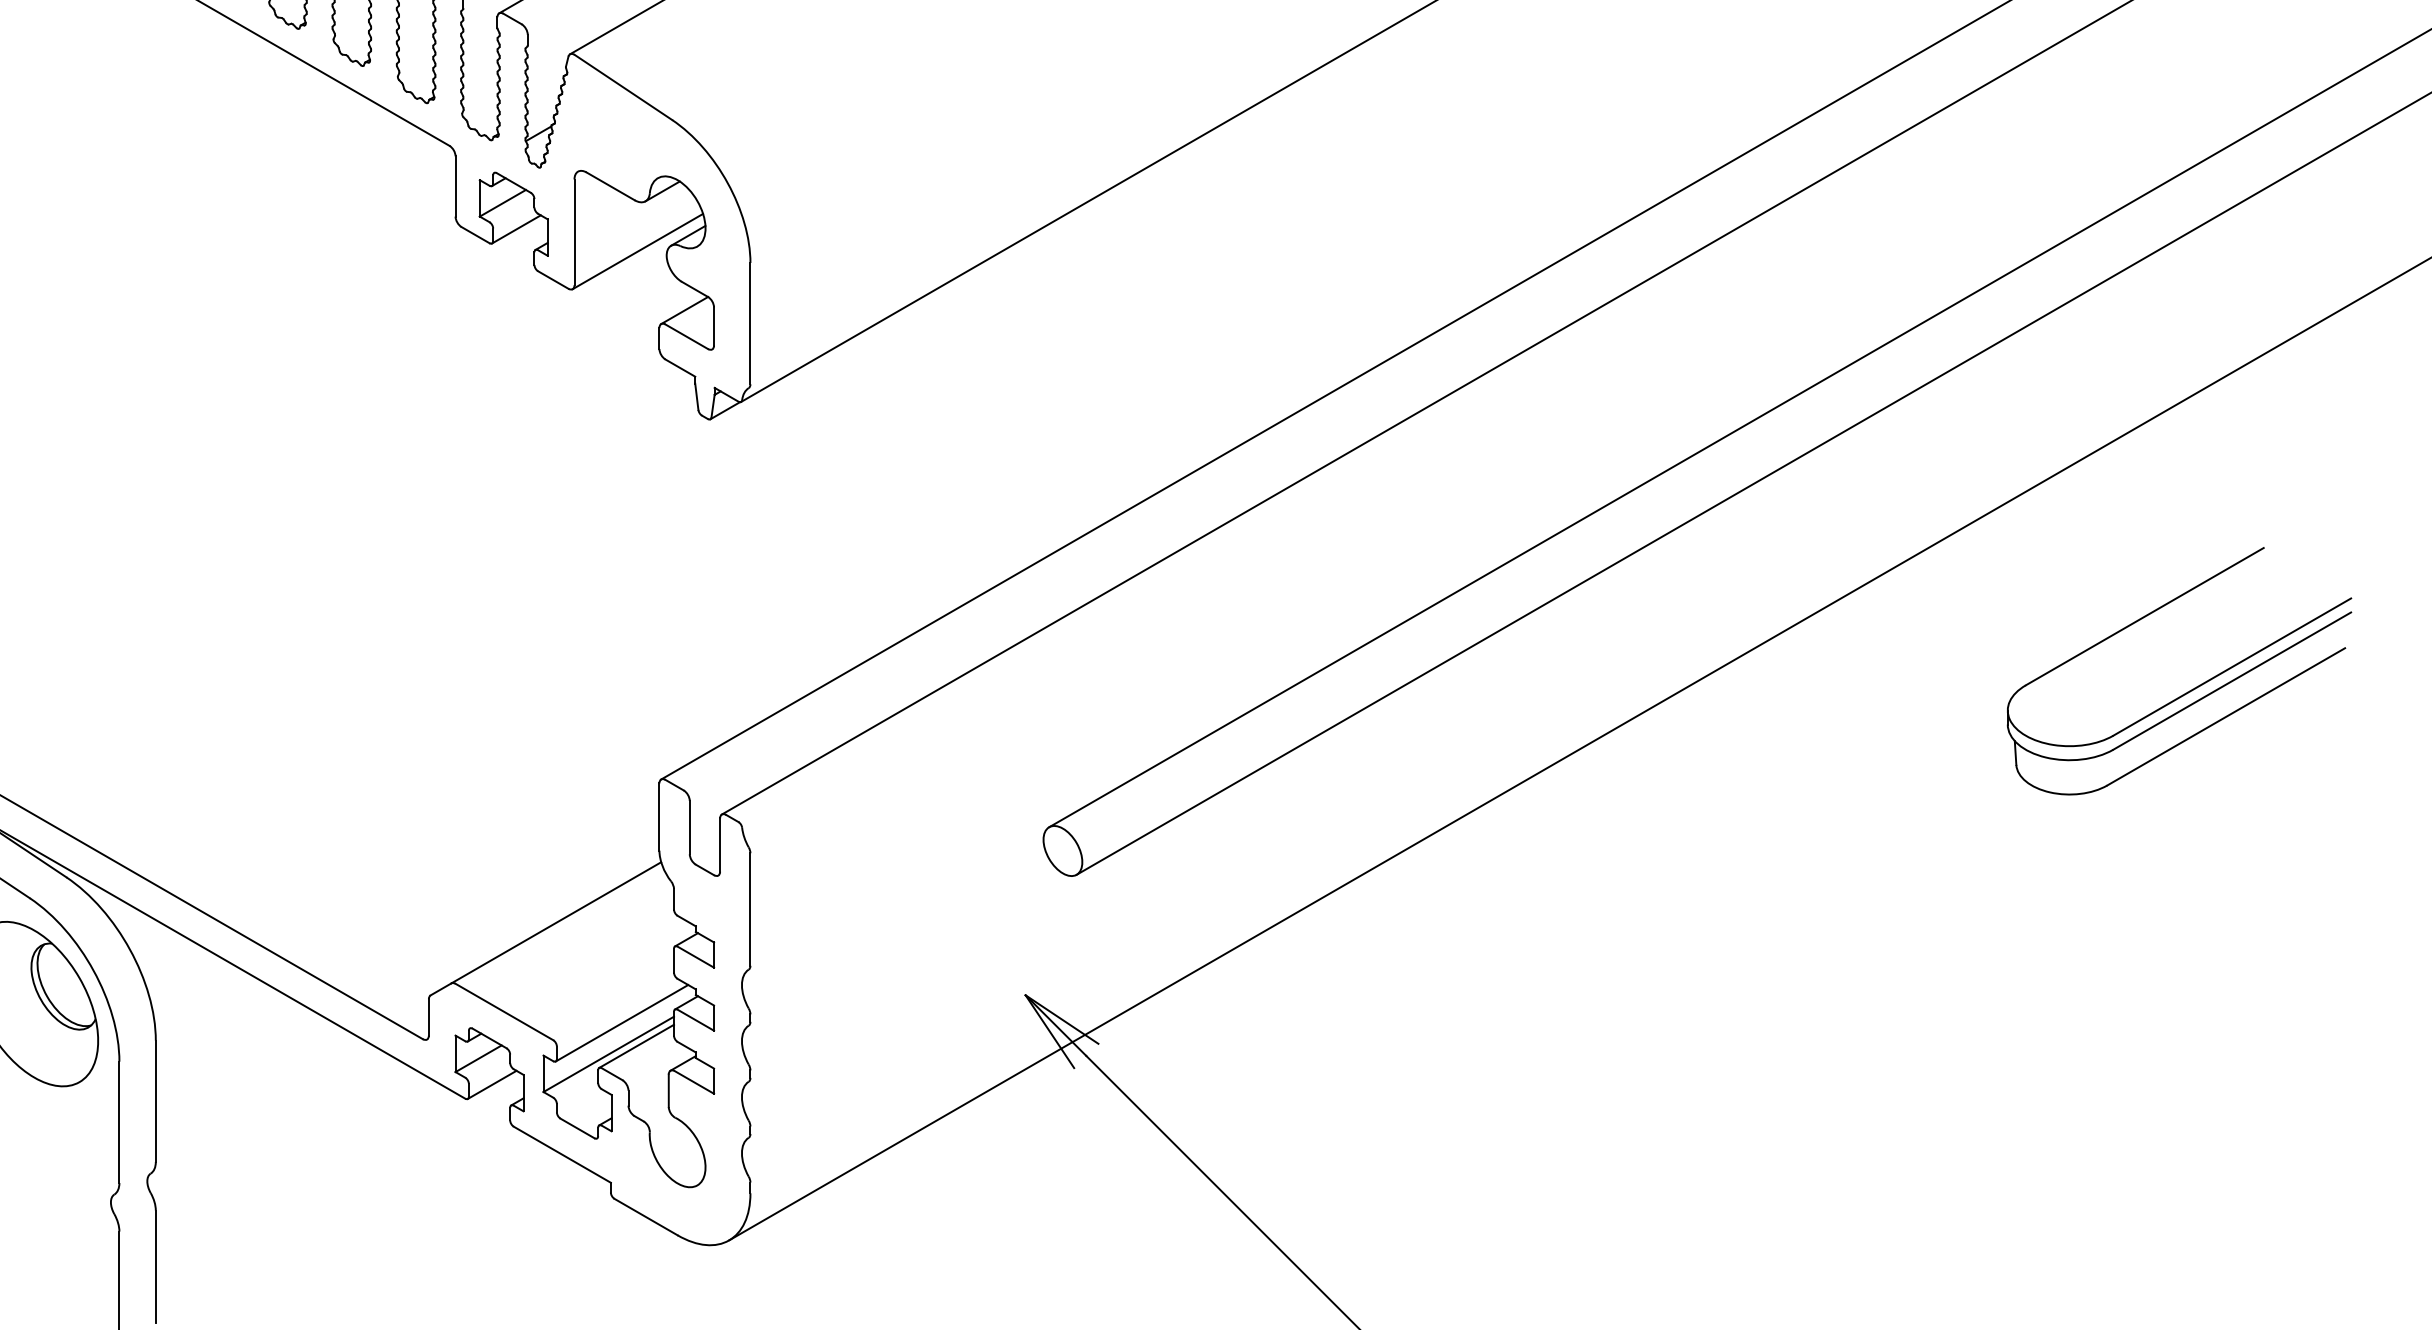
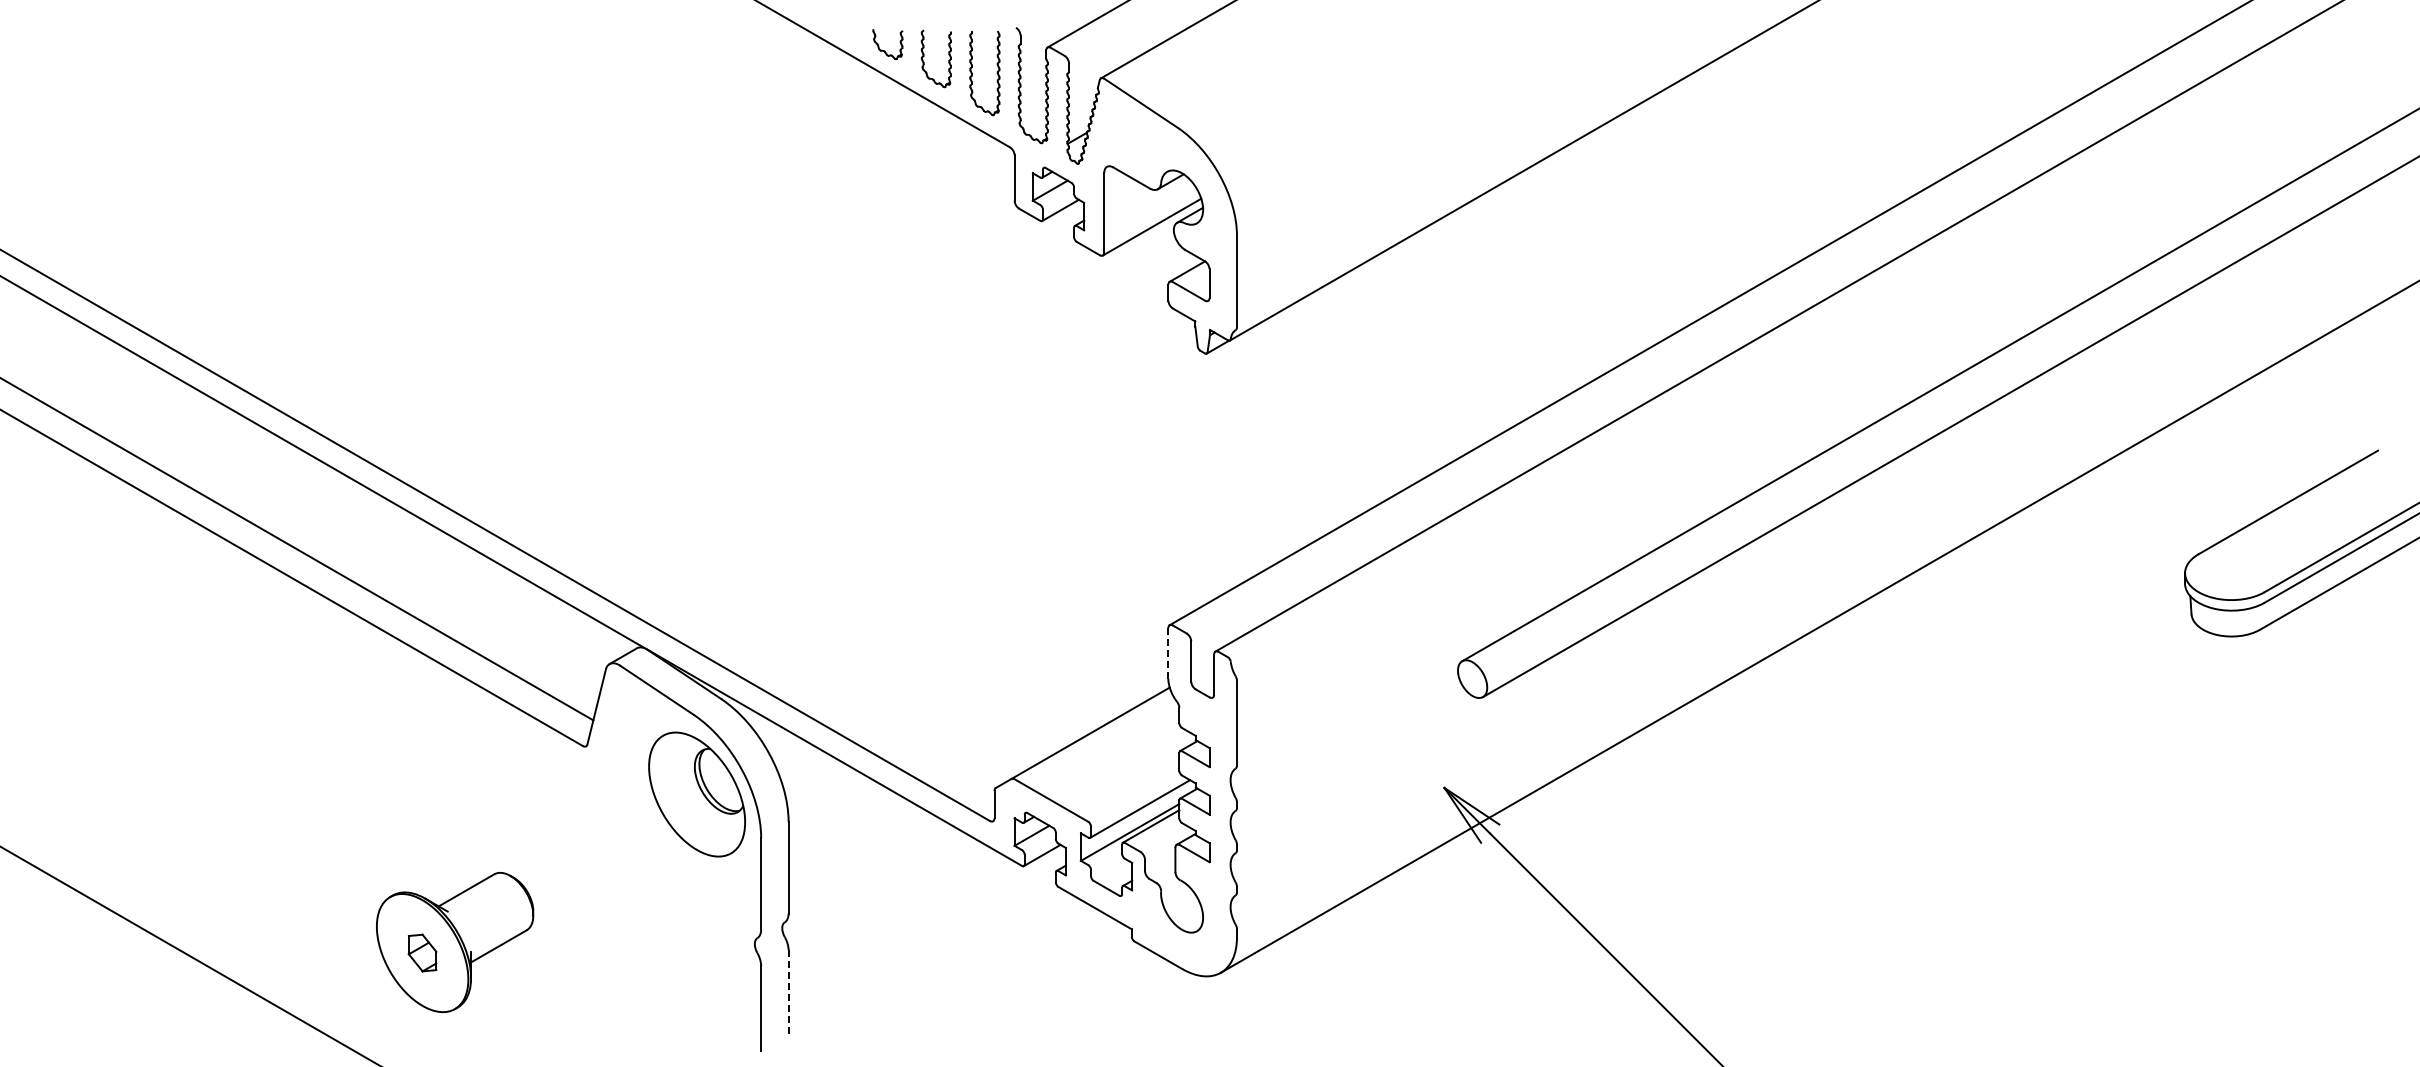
line: (659, 818) -> (1168, 654), solid -> dashed
line: (155, 1267) -> (788, 993), solid -> dashed

